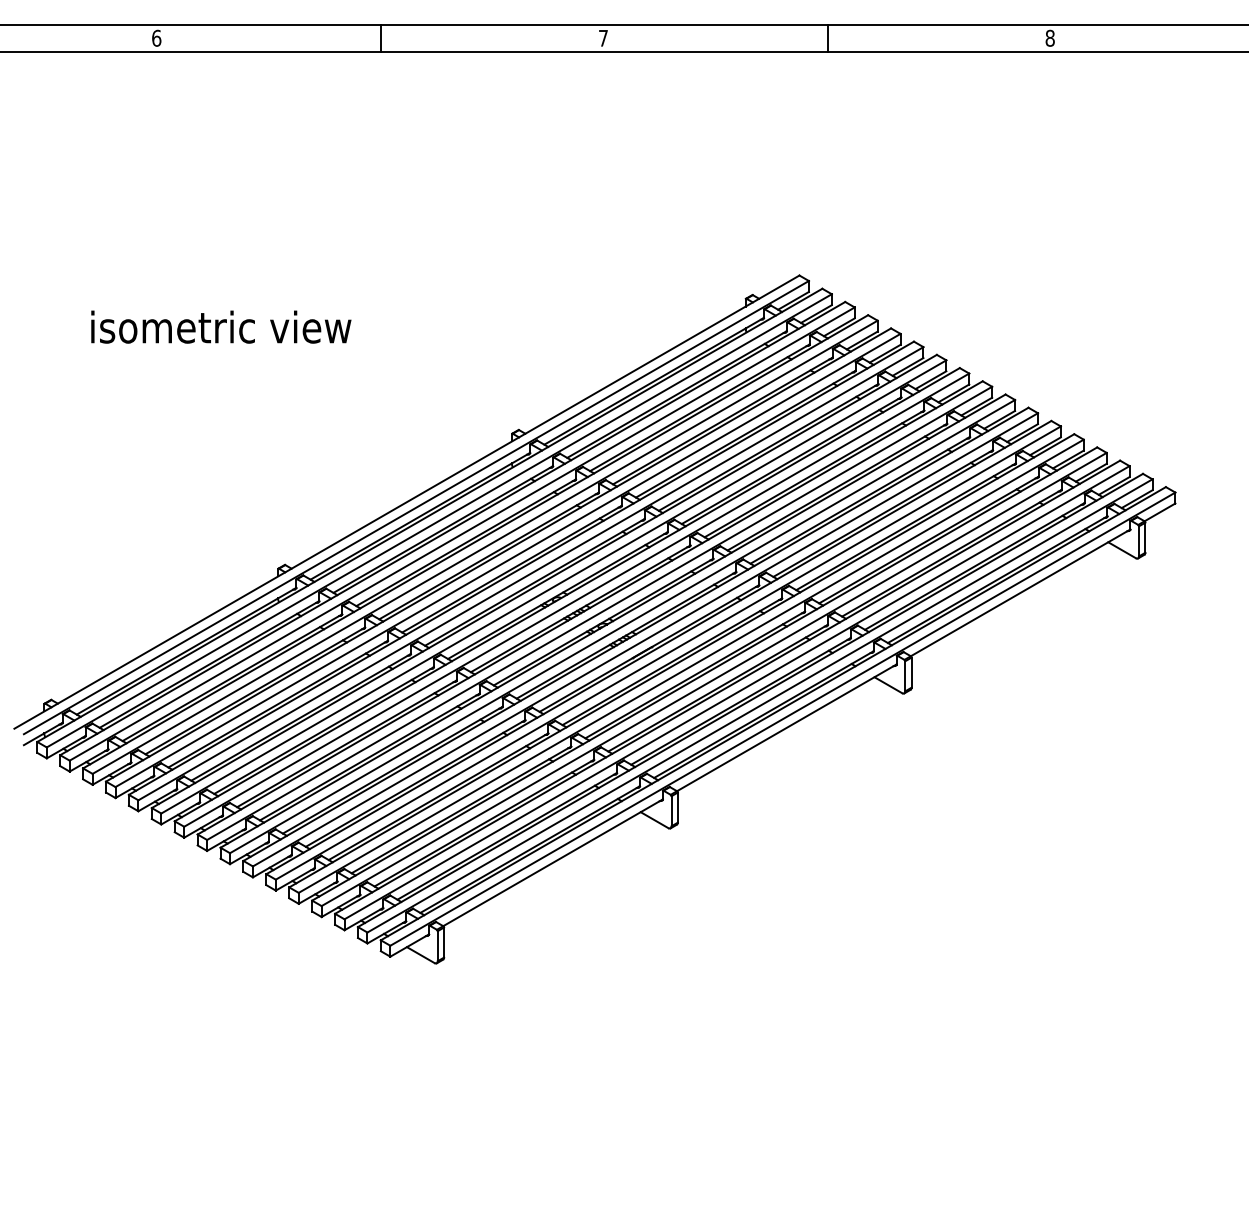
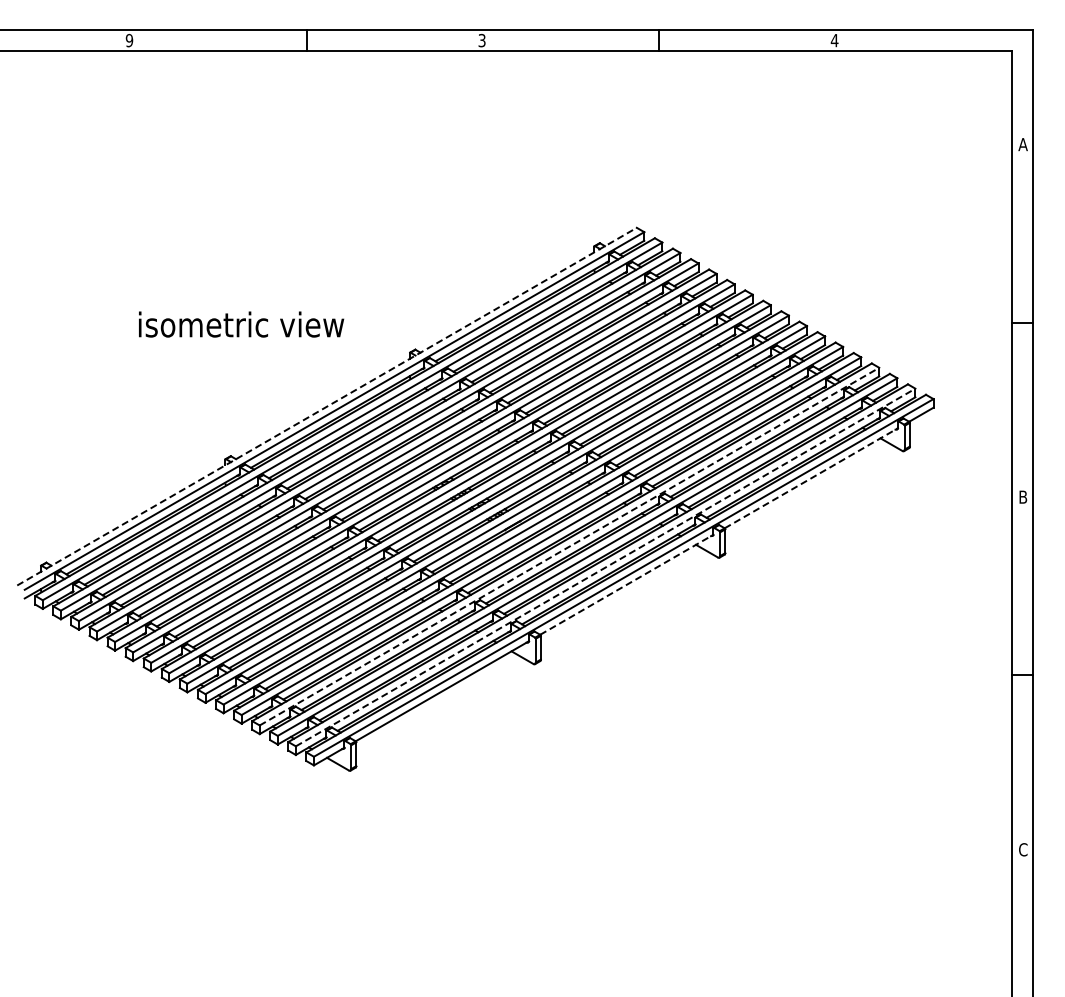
text: (156, 38) -> (129, 40), 6 -> 9
text: (602, 38) -> (481, 40), 7 -> 3
text: (1049, 38) -> (834, 40), 8 -> 4
text: (221, 327) -> (241, 324), moved
line: (407, 501) -> (327, 406), solid -> dashed
line: (1020, 593) -> (811, 478), solid -> dashed
line: (714, 679) -> (569, 546), solid -> dashed
line: (759, 705) -> (605, 567), solid -> dashed
line: (787, 727) -> (627, 584), solid -> dashed

